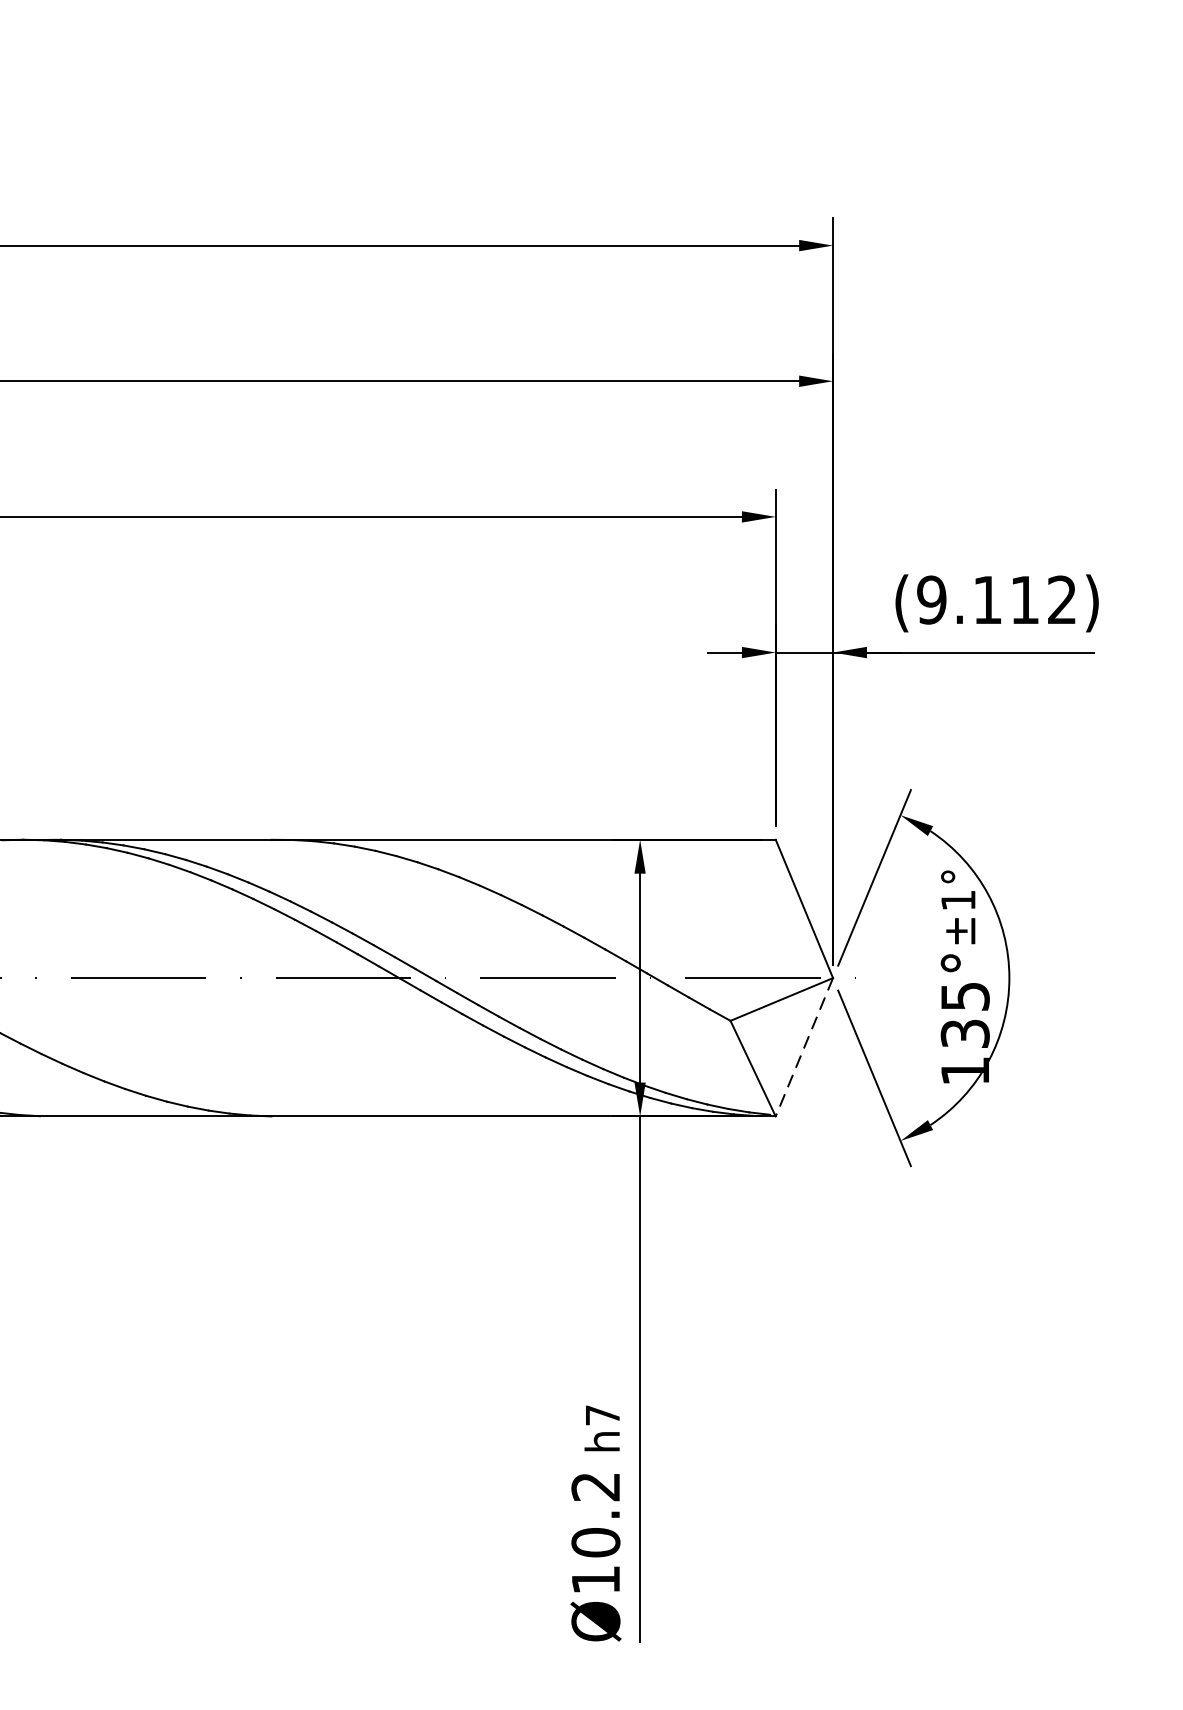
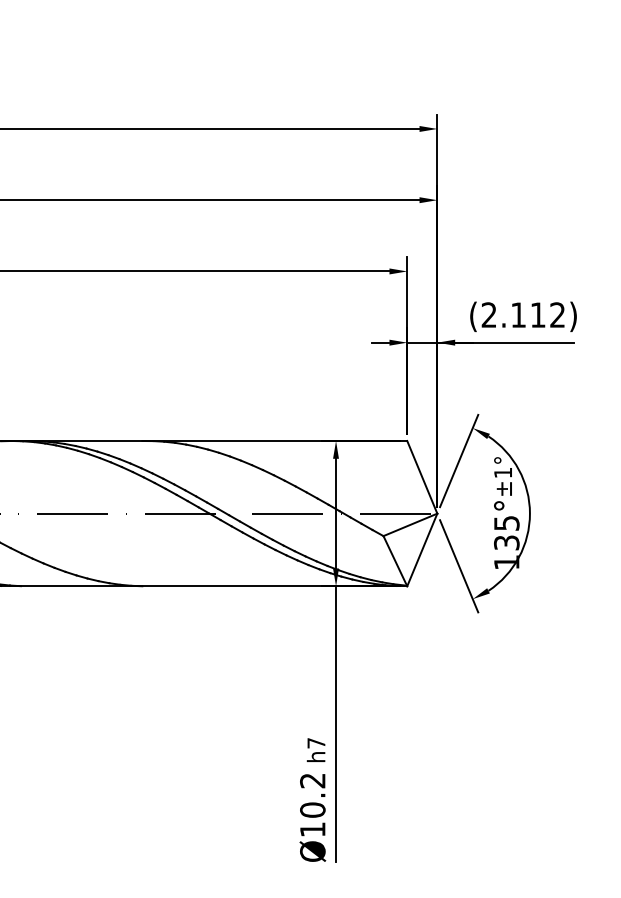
text: (930, 598) -> (488, 314), (9.112) -> (2.112)
line: (804, 1048) -> (422, 550), dashed -> solid

